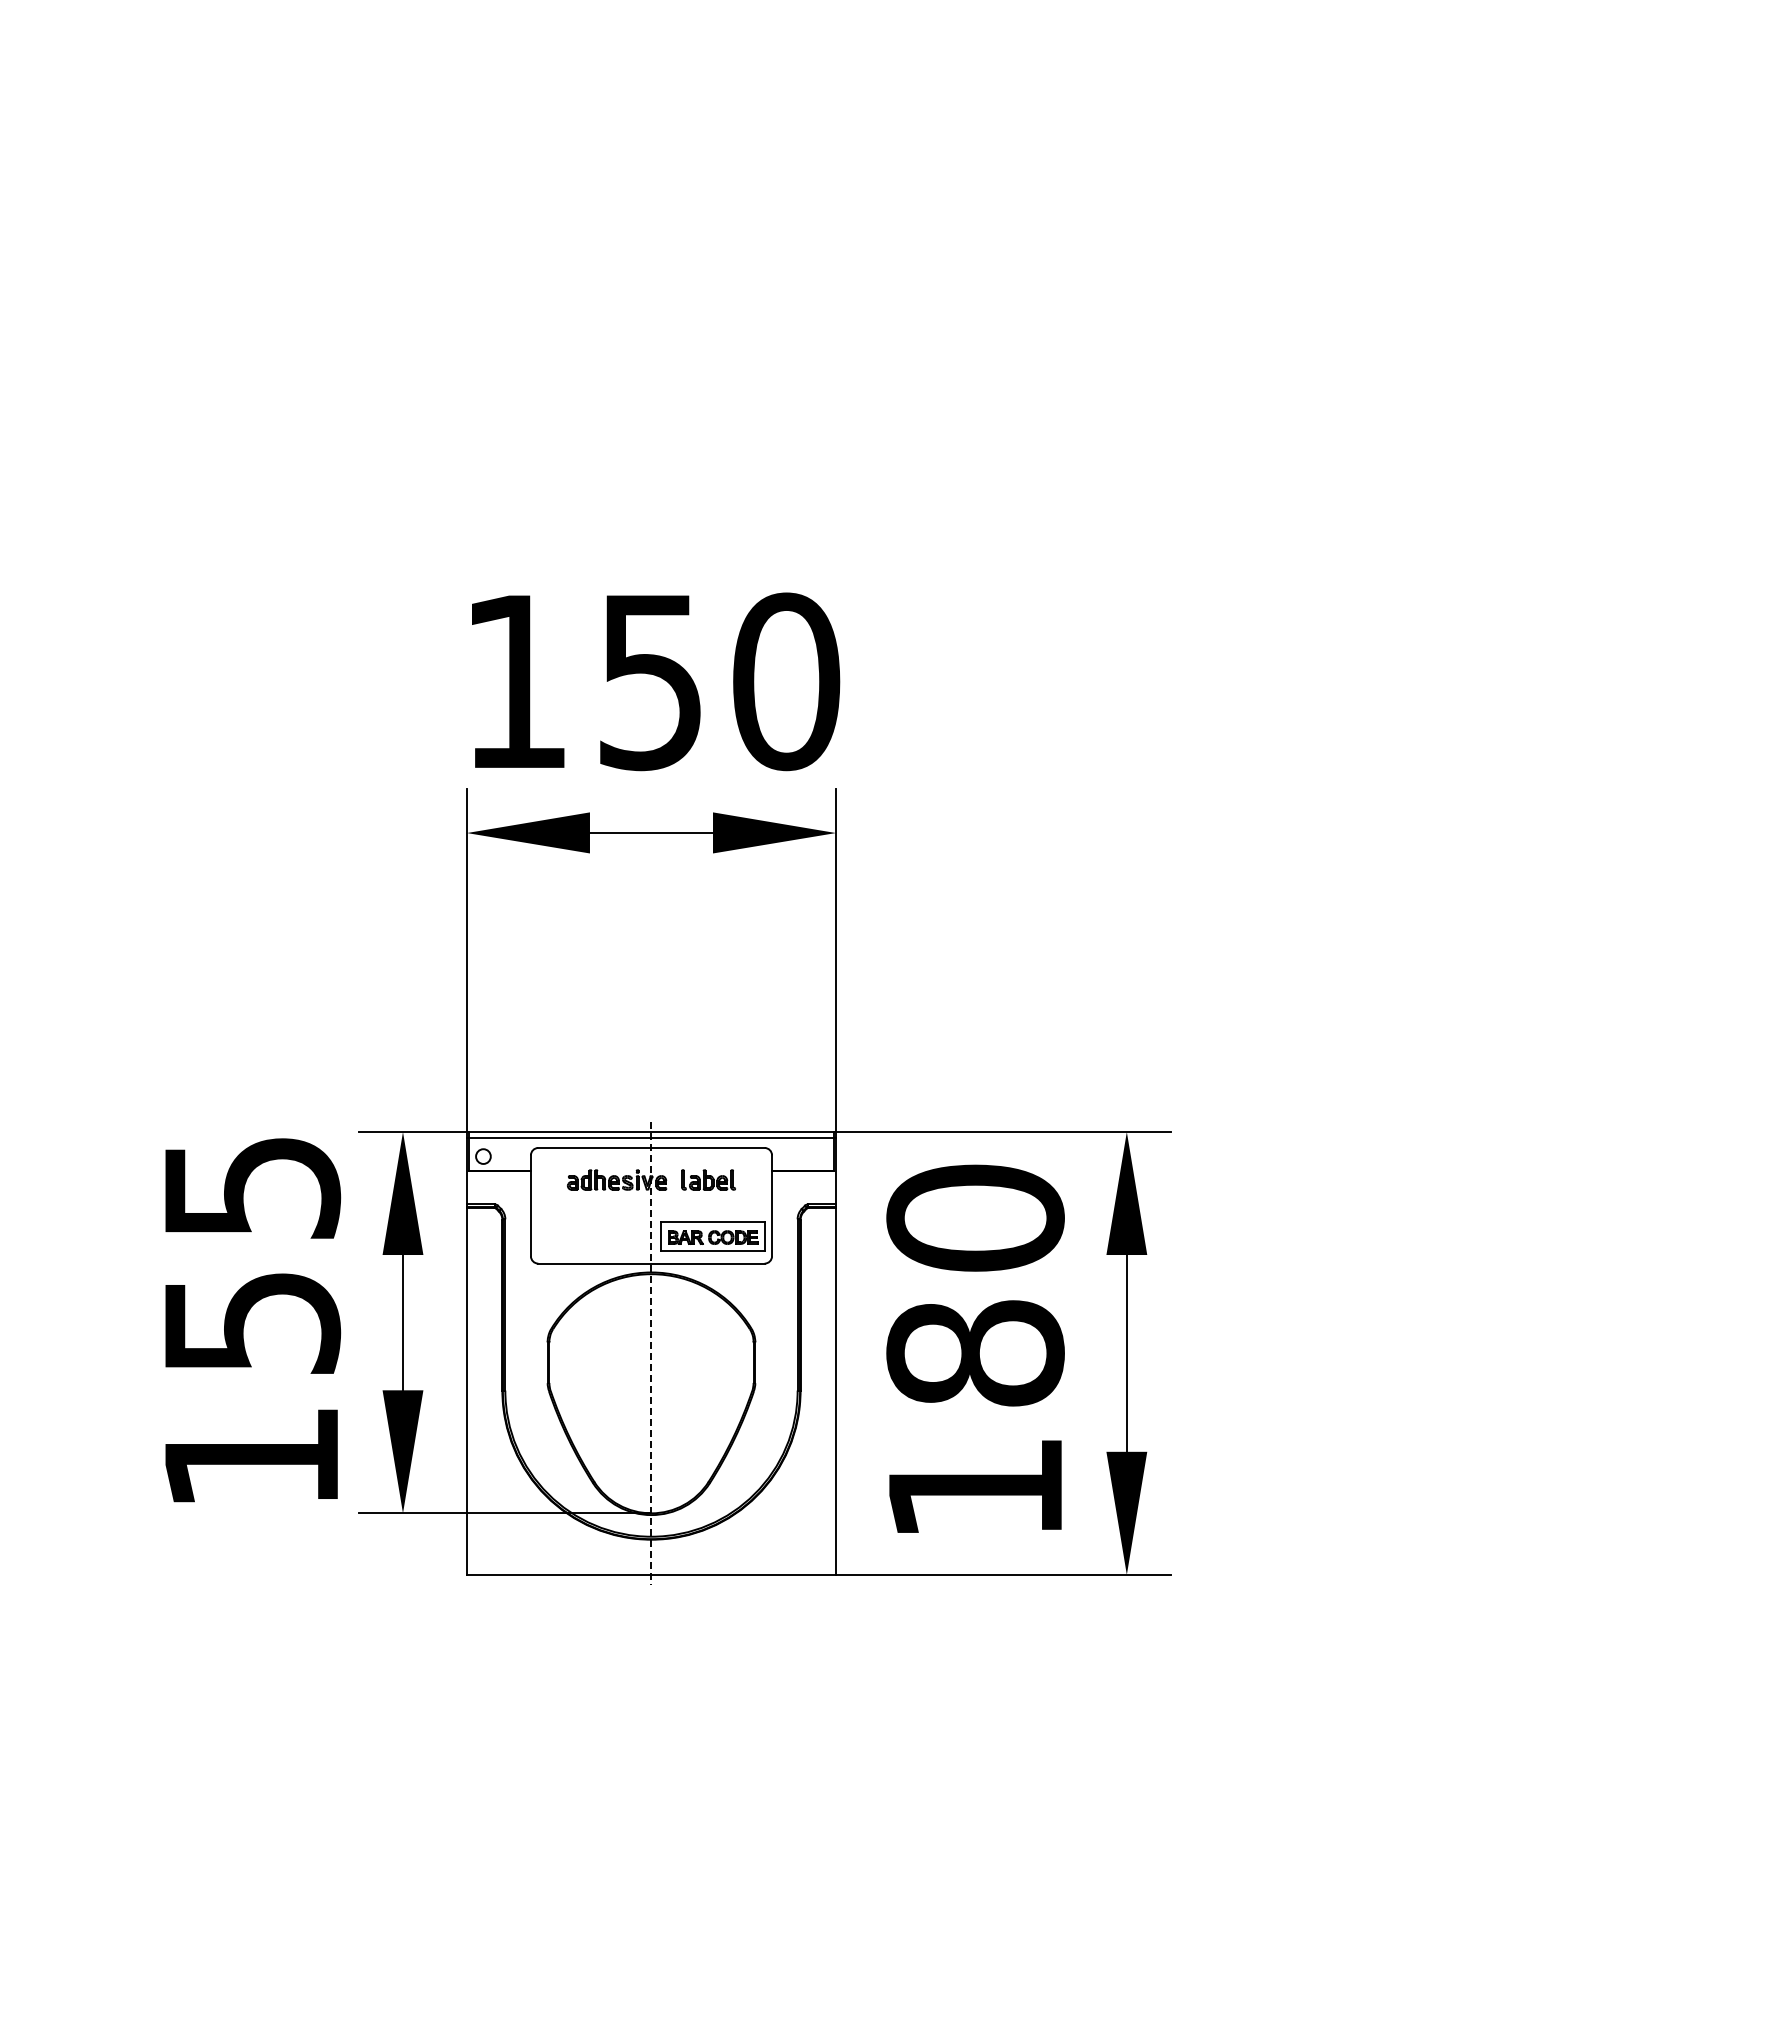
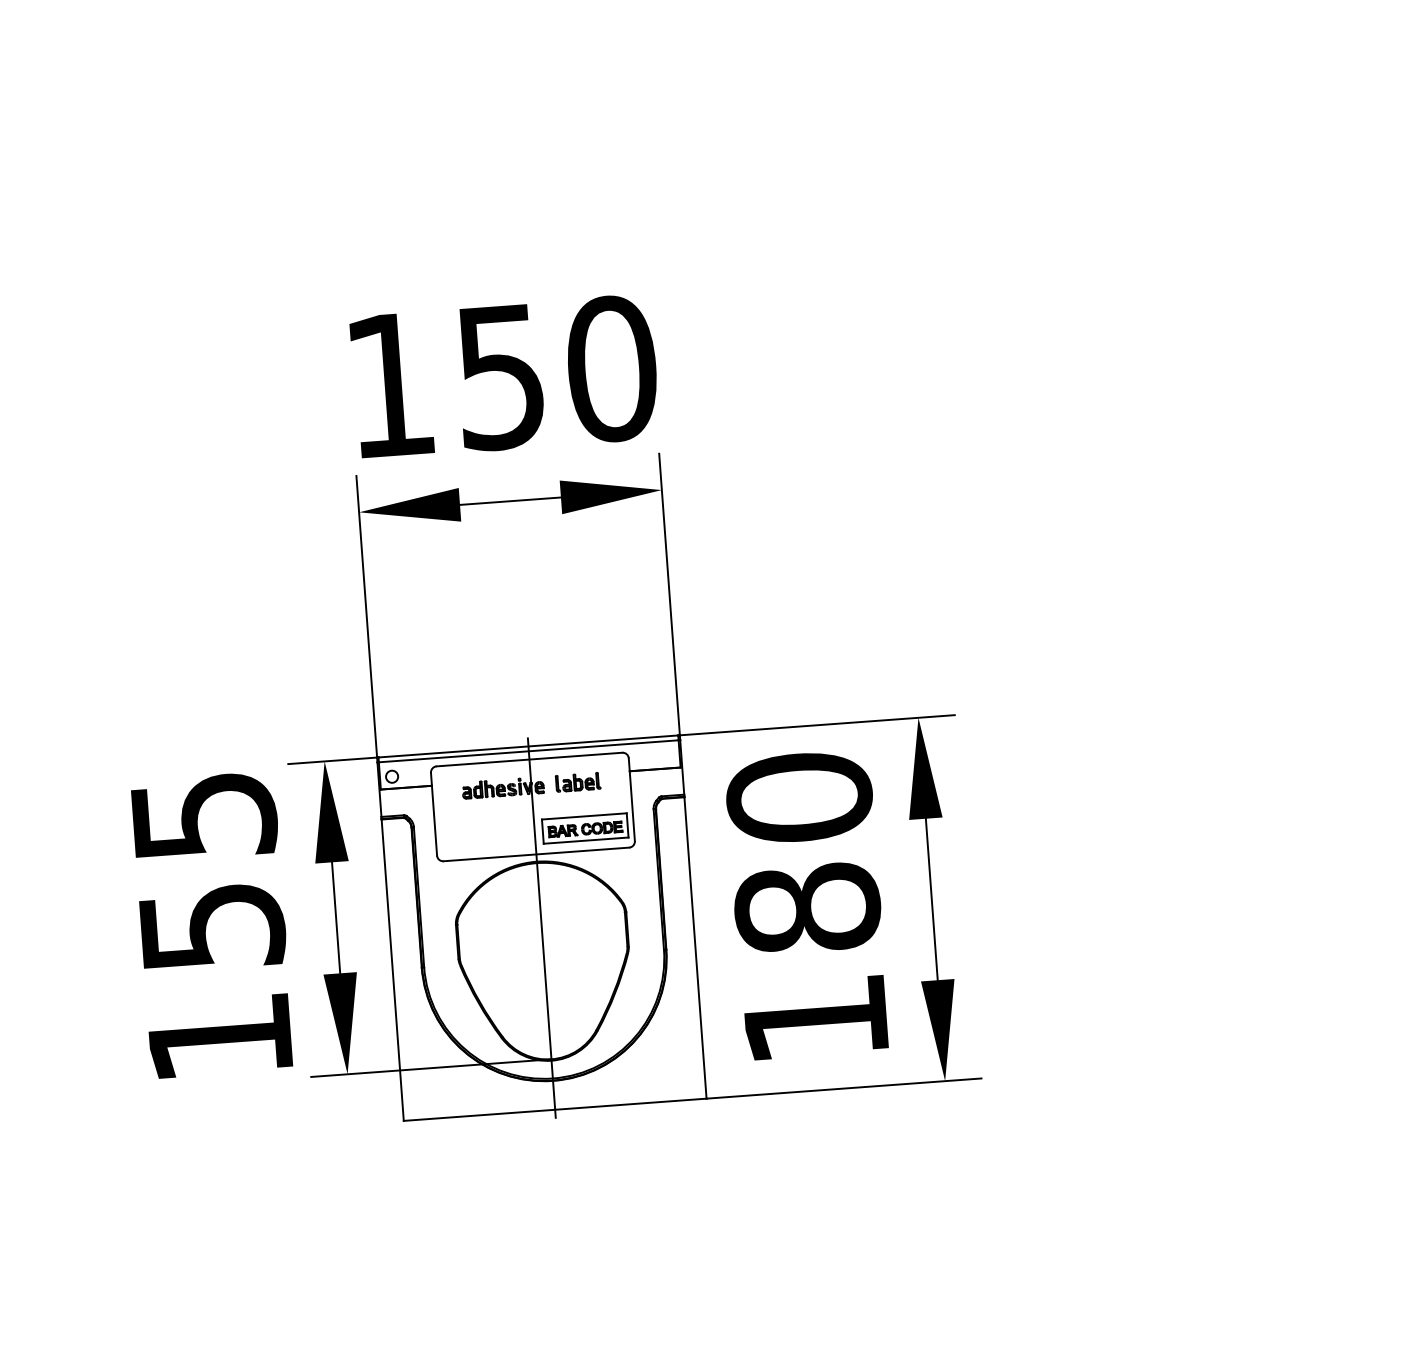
line: (651, 1353) -> (541, 928), dashed -> solid

